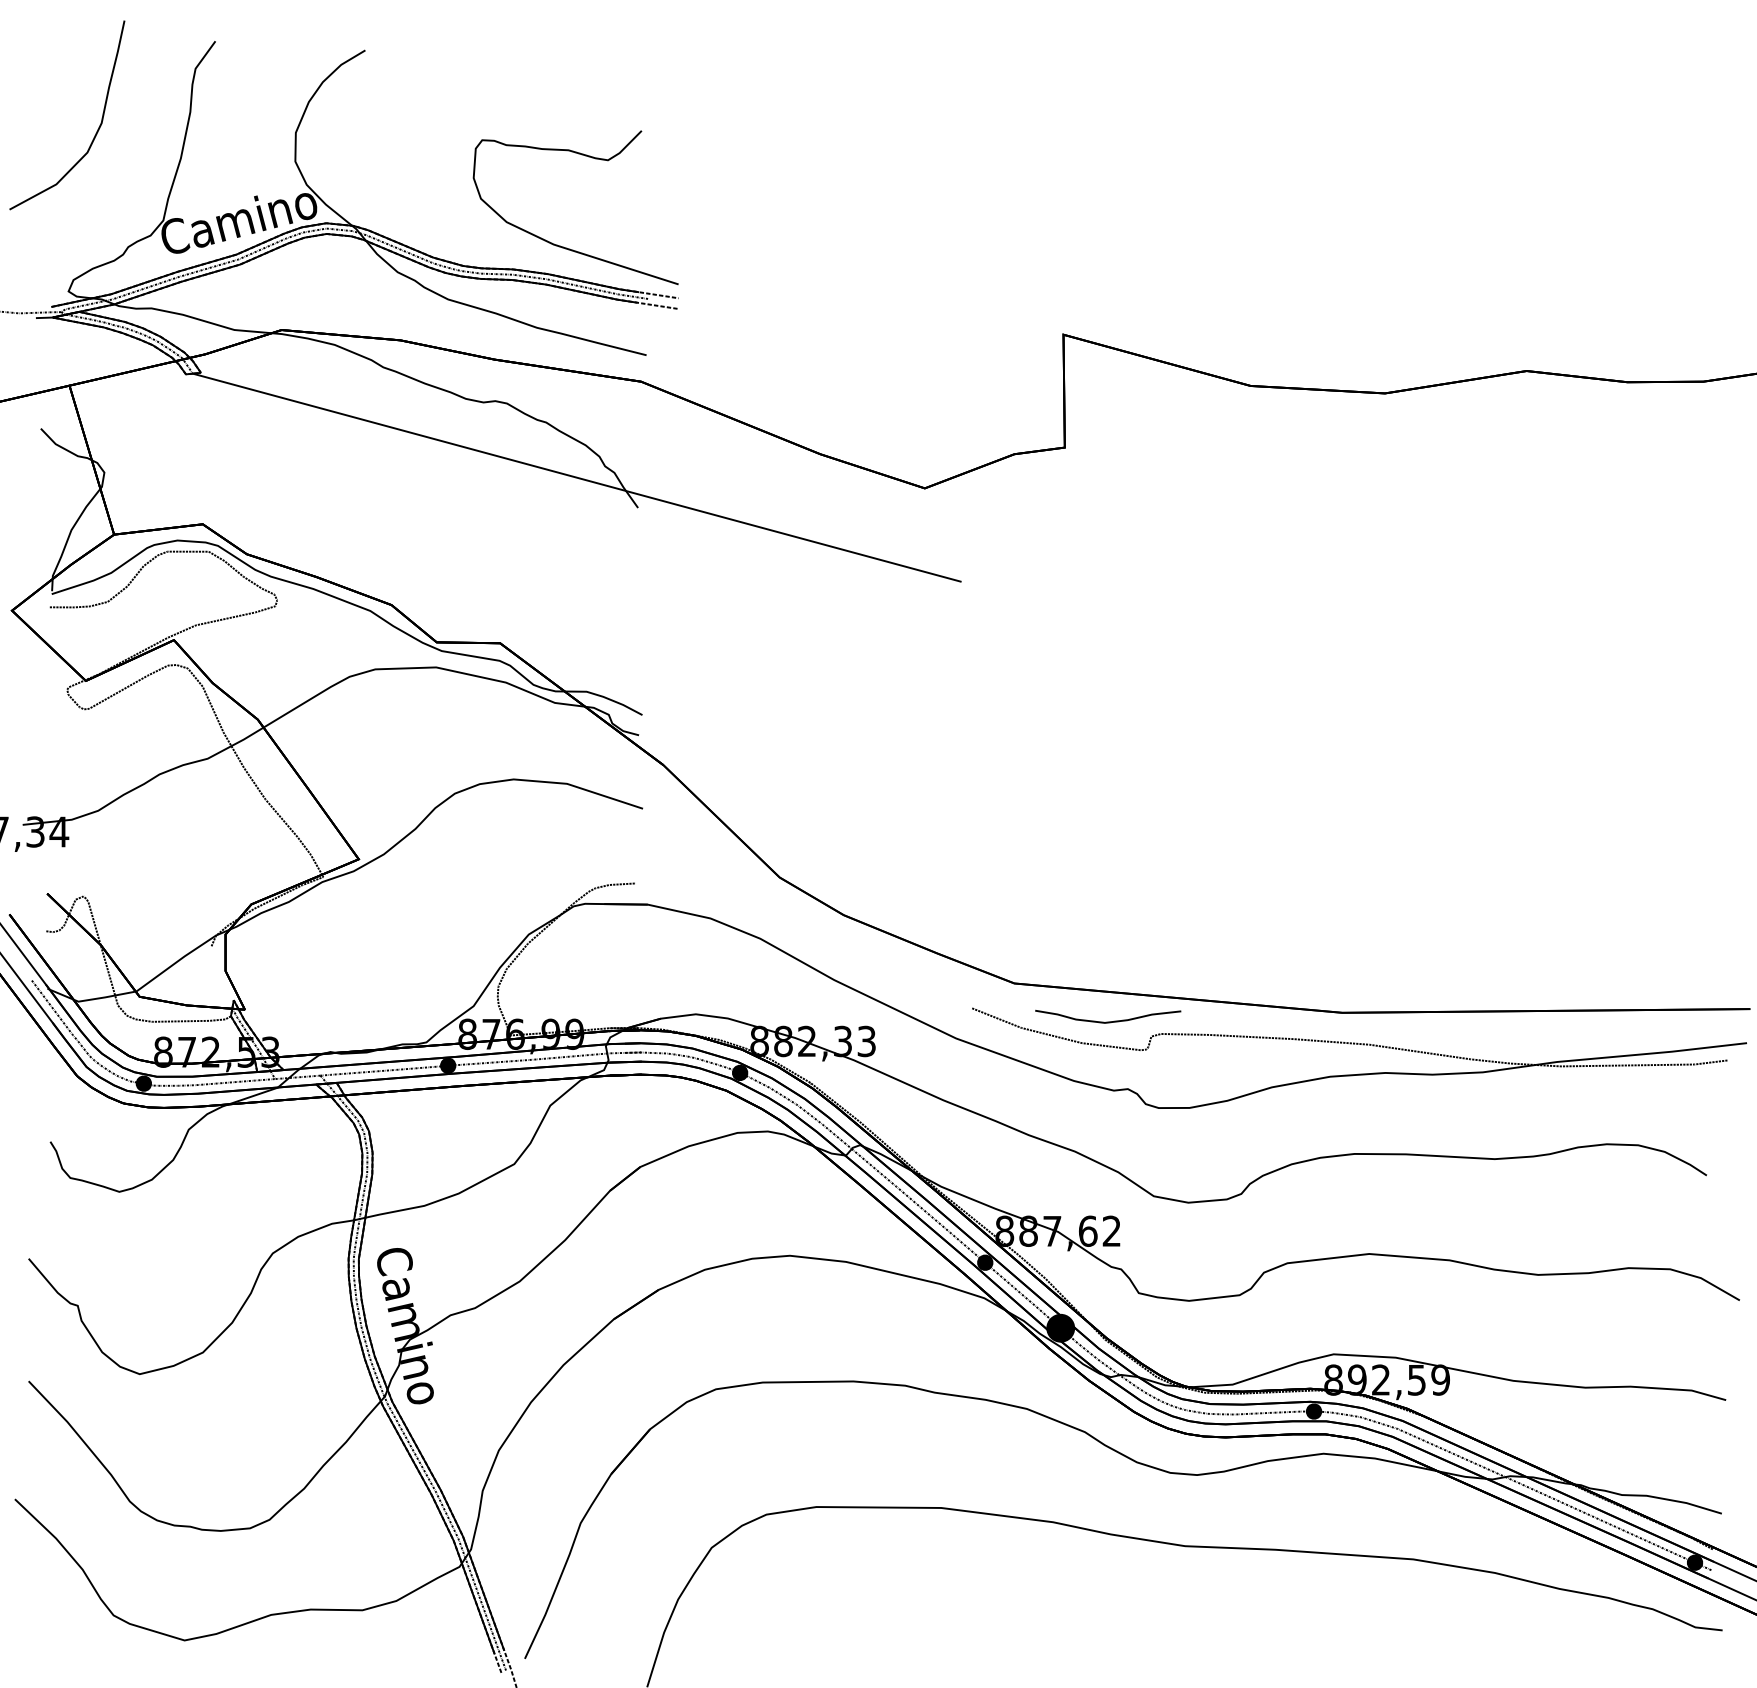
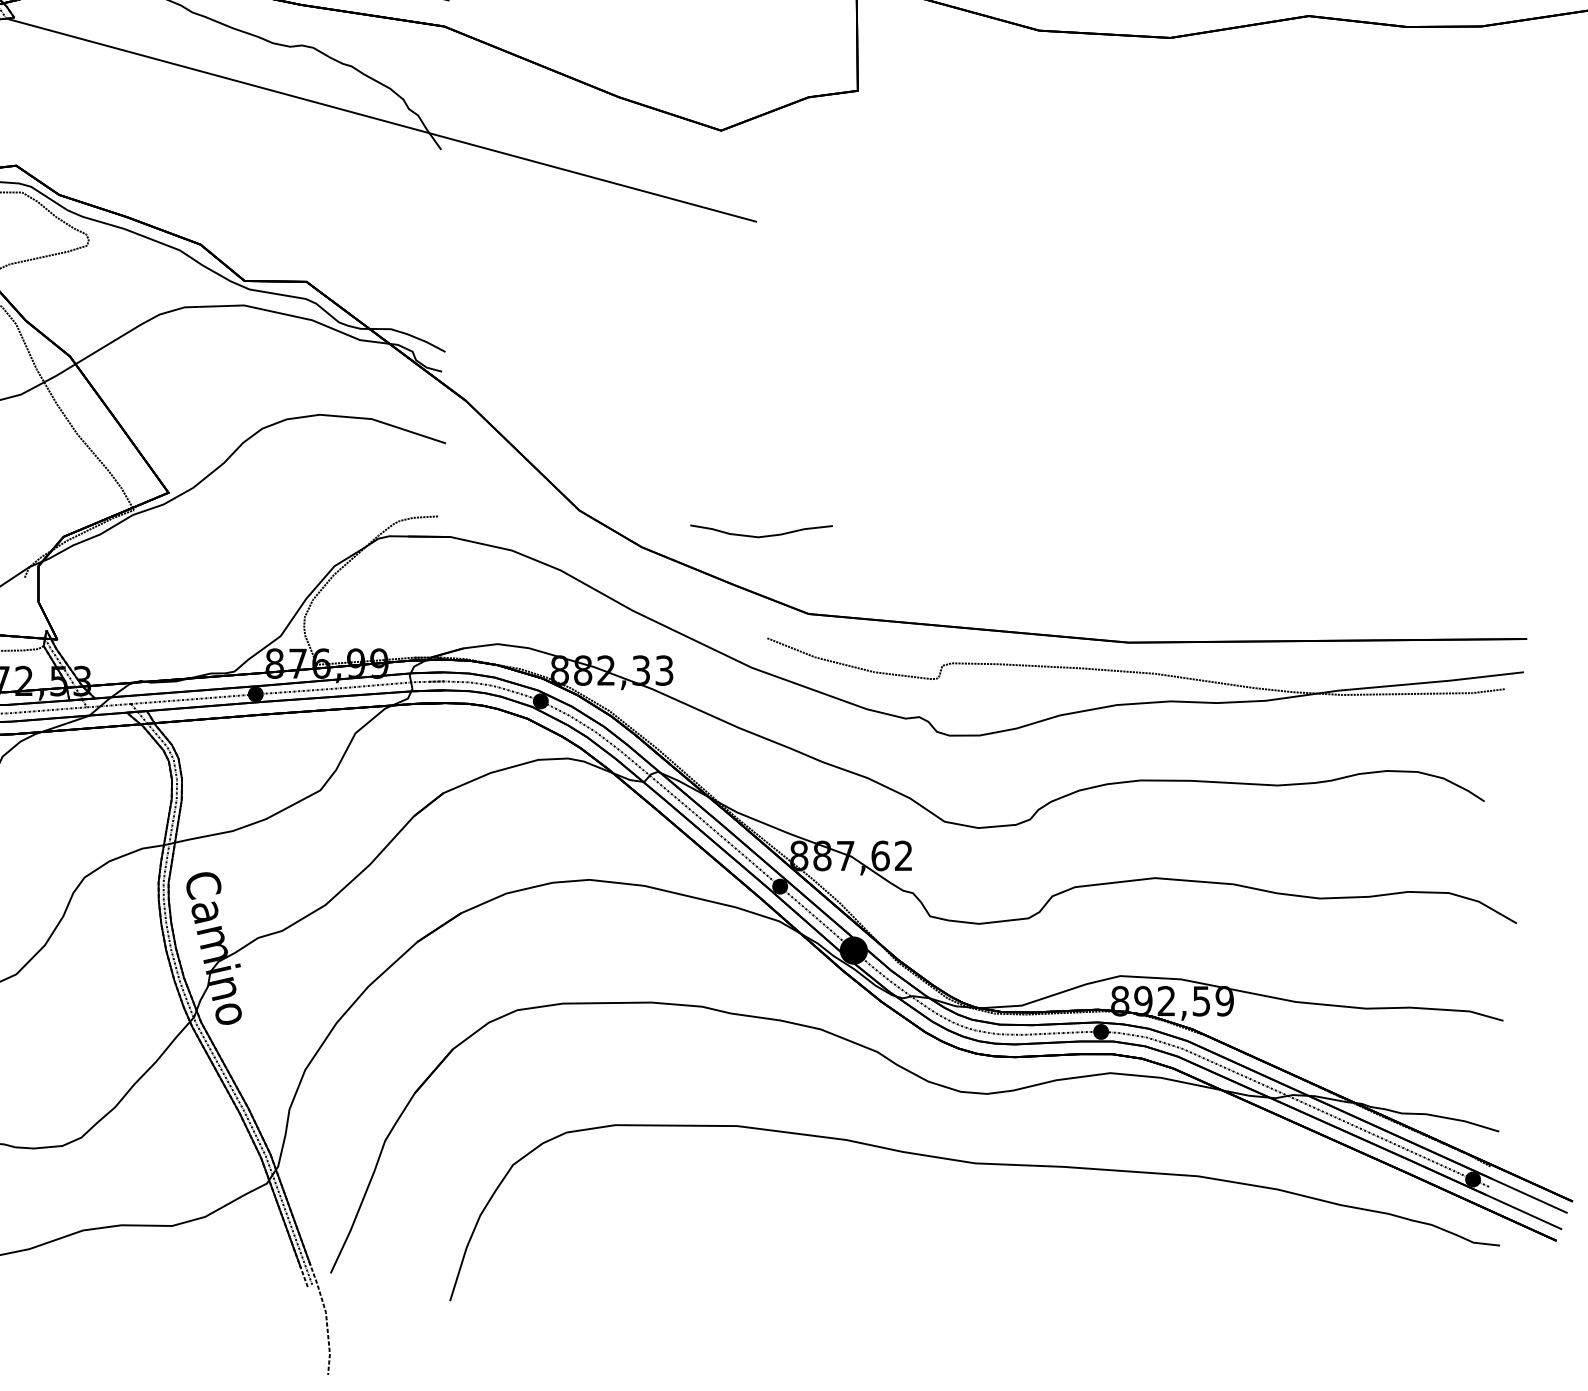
part: (1108, 1016) -> (761, 531), moved

